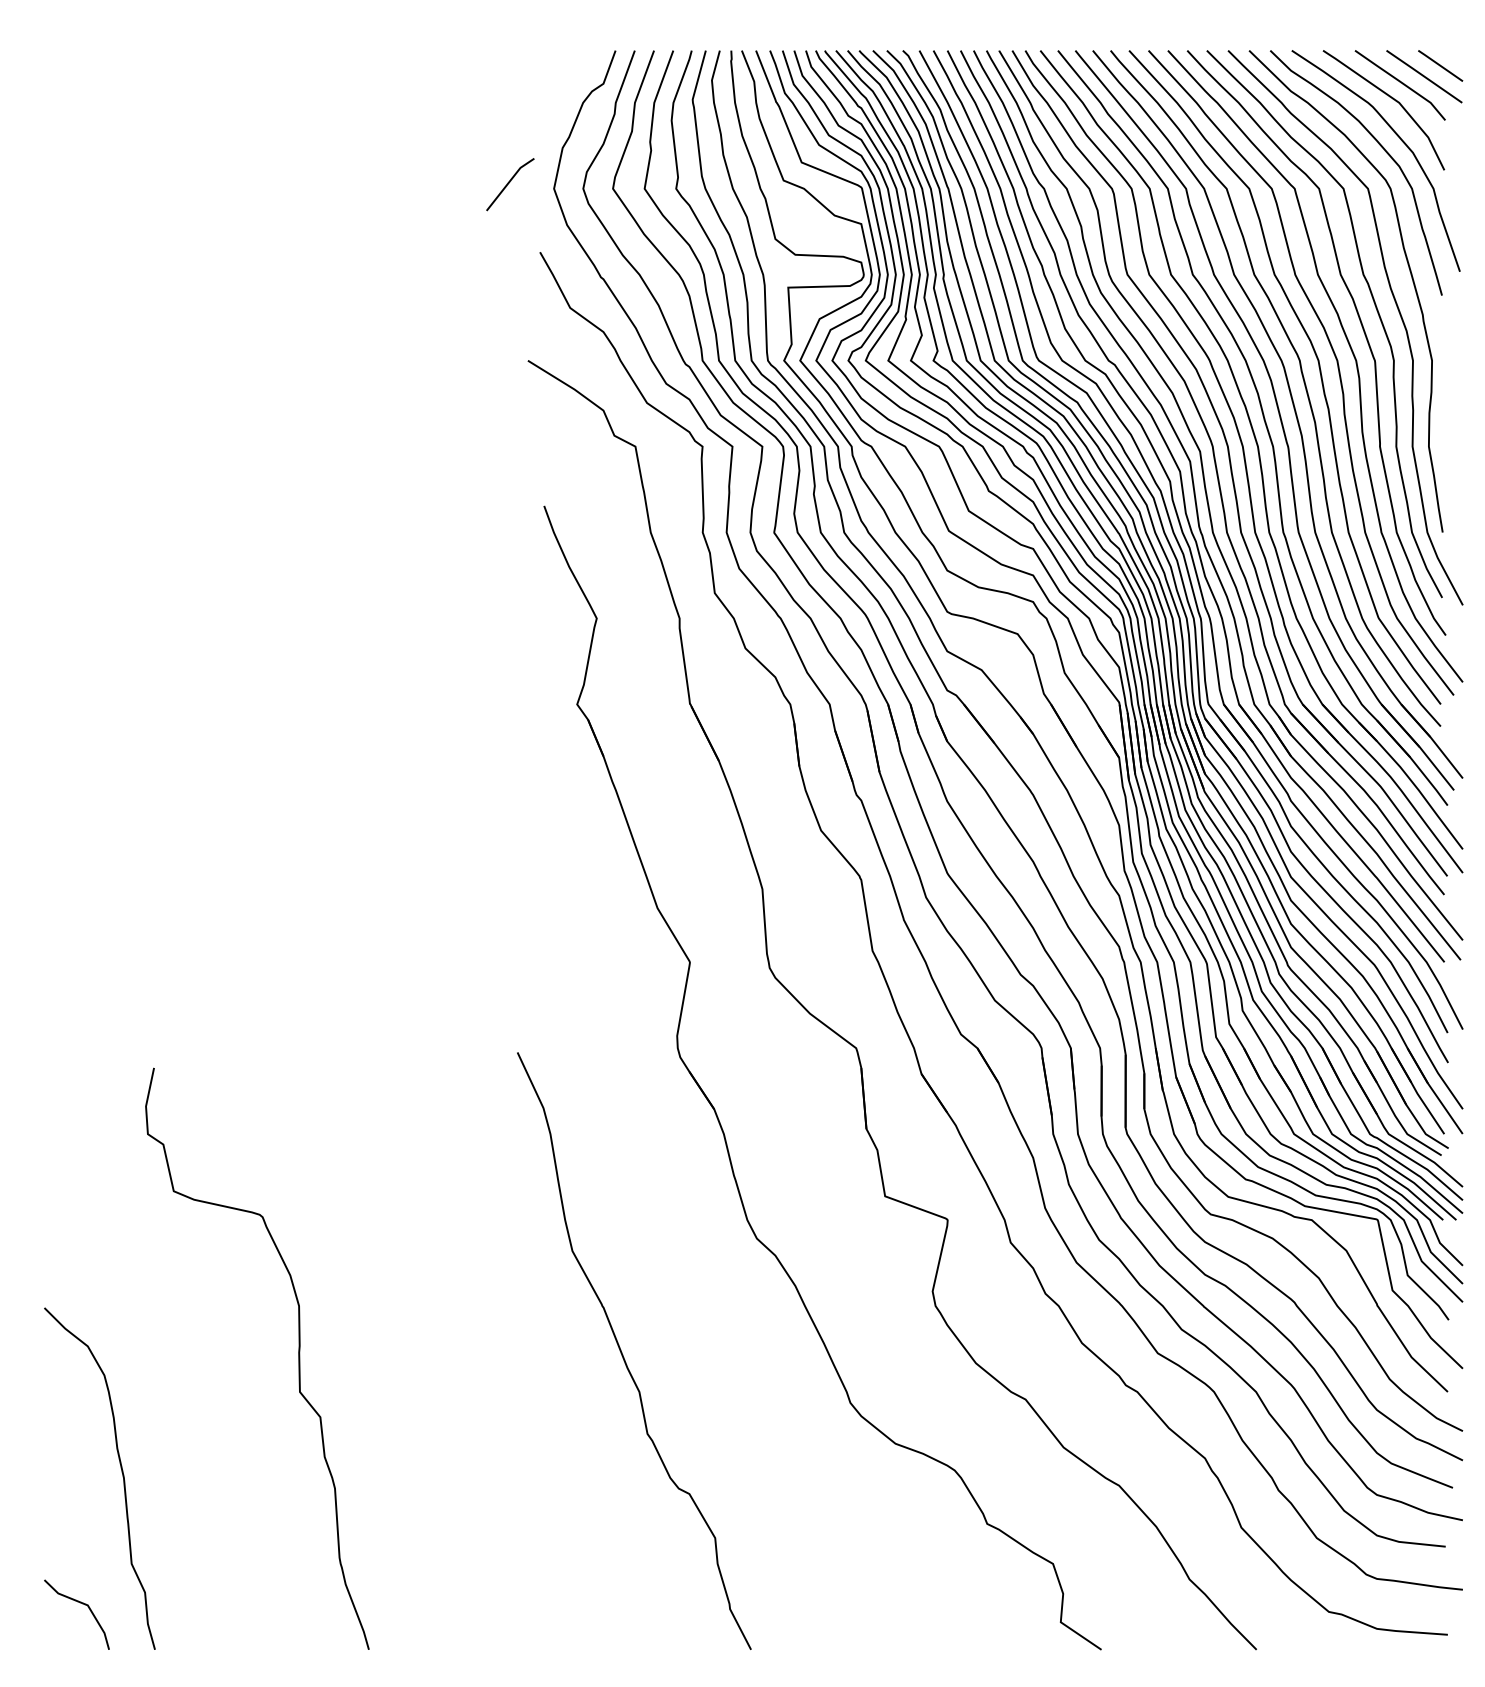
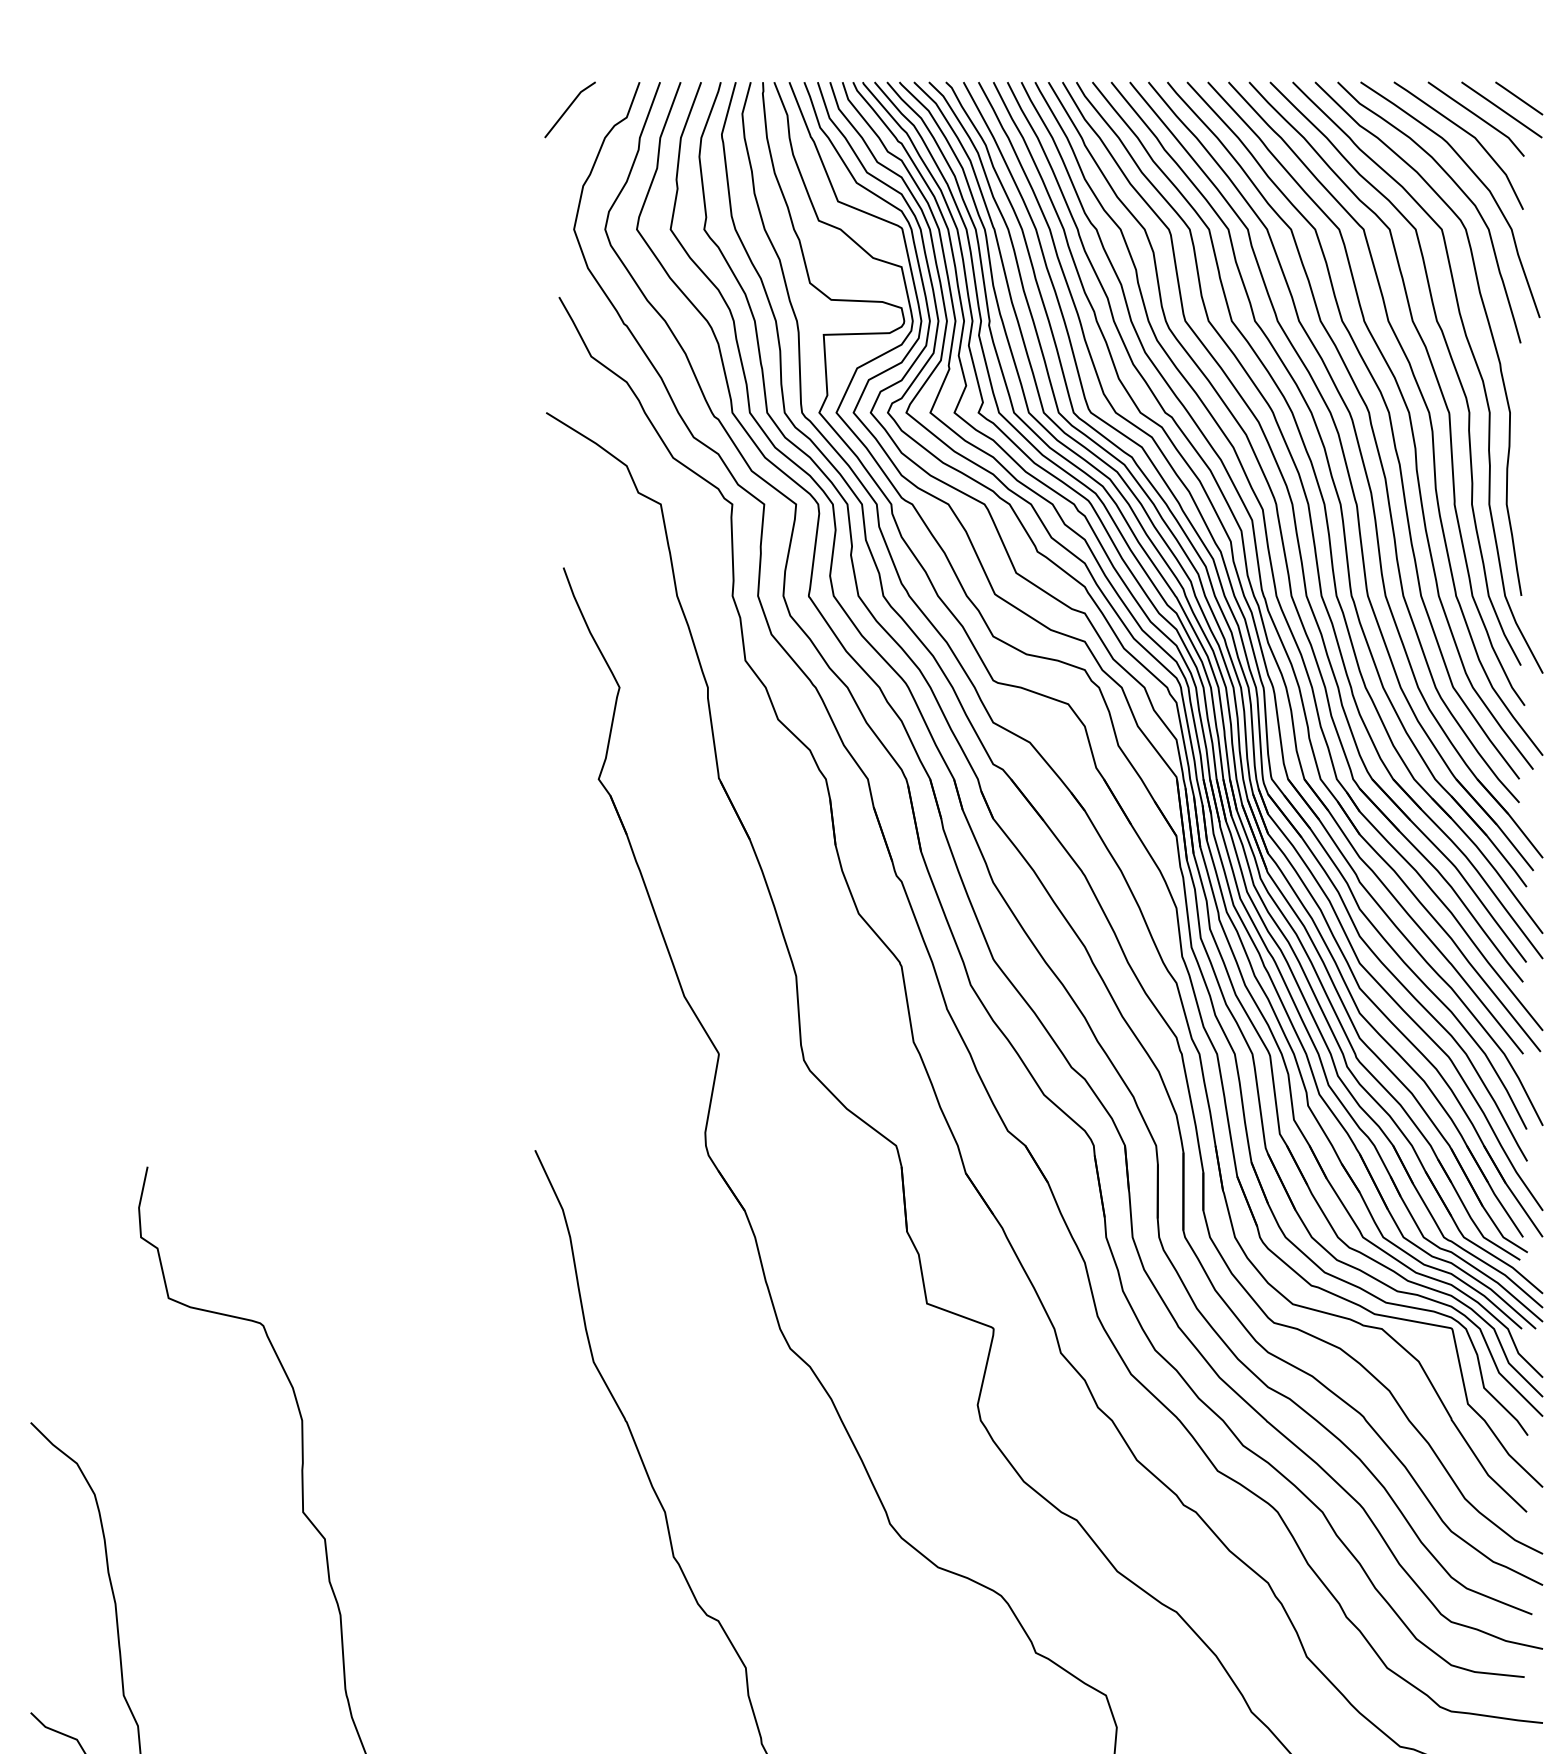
line: (509, 183) -> (569, 108), moved

